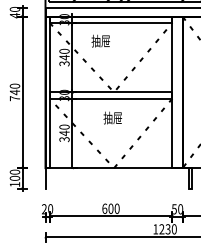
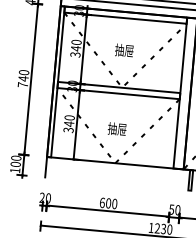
text: (100, 40) -> (124, 49), moved
text: (112, 117) -> (116, 128), moved

